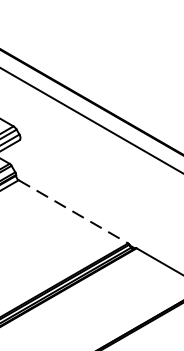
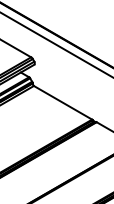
line: (74, 211) -> (63, 102), dashed -> solid

